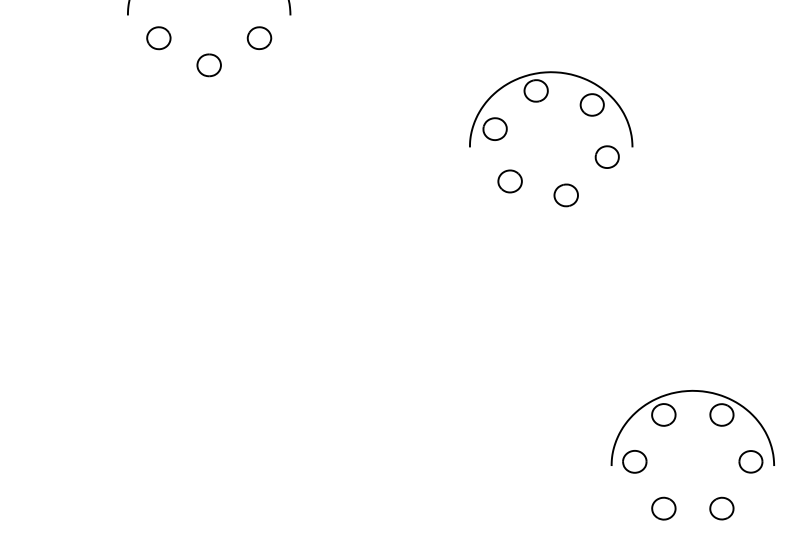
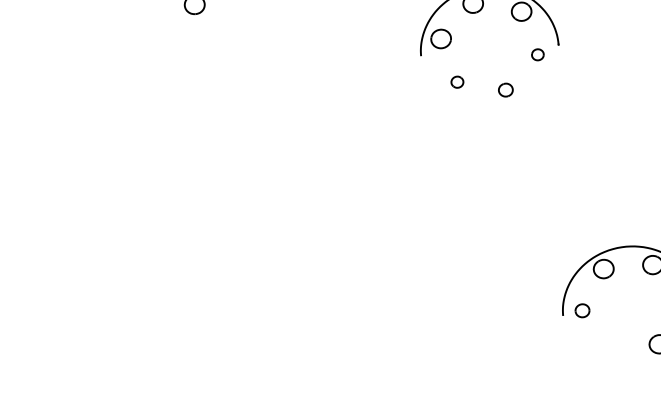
part: (606, 156) -> (537, 54), size x0.6
part: (509, 181) -> (456, 82), size x0.6
part: (565, 195) -> (505, 90), size x0.7
part: (634, 461) -> (582, 310), size x0.7
part: (663, 508) -> (609, 348), removed

